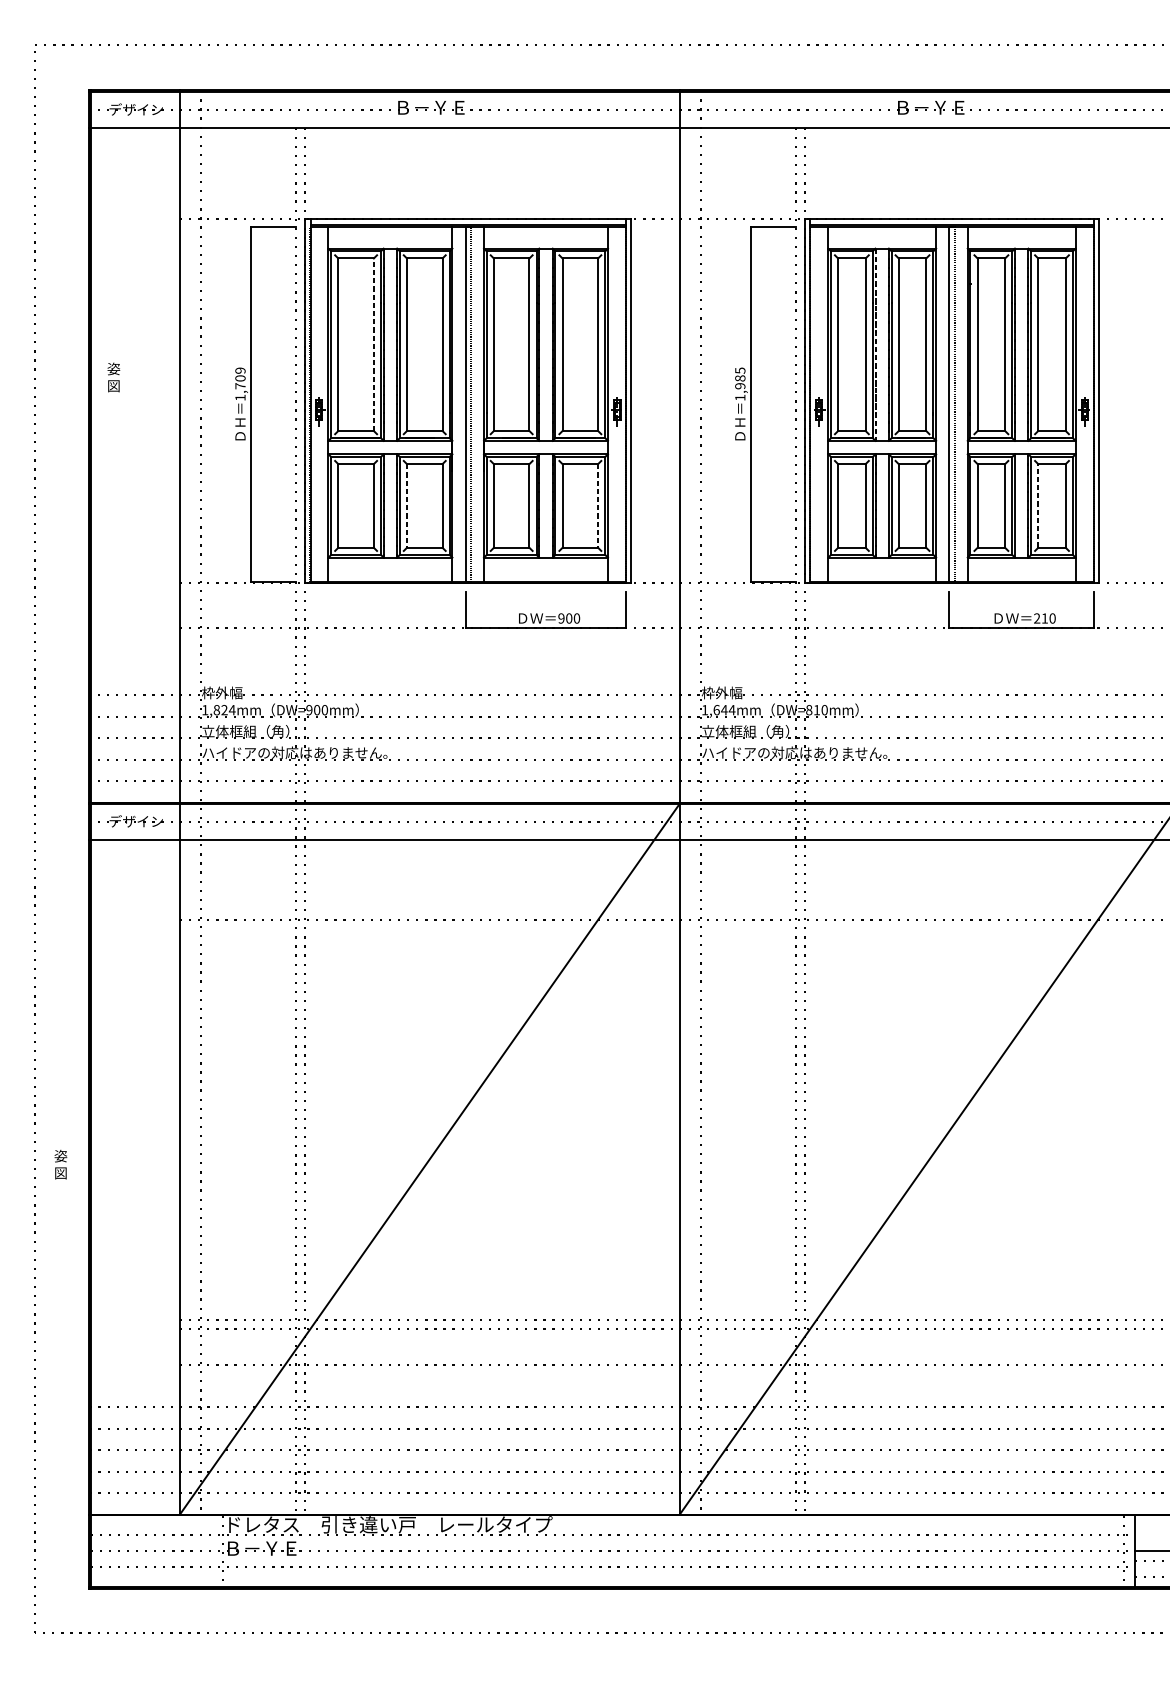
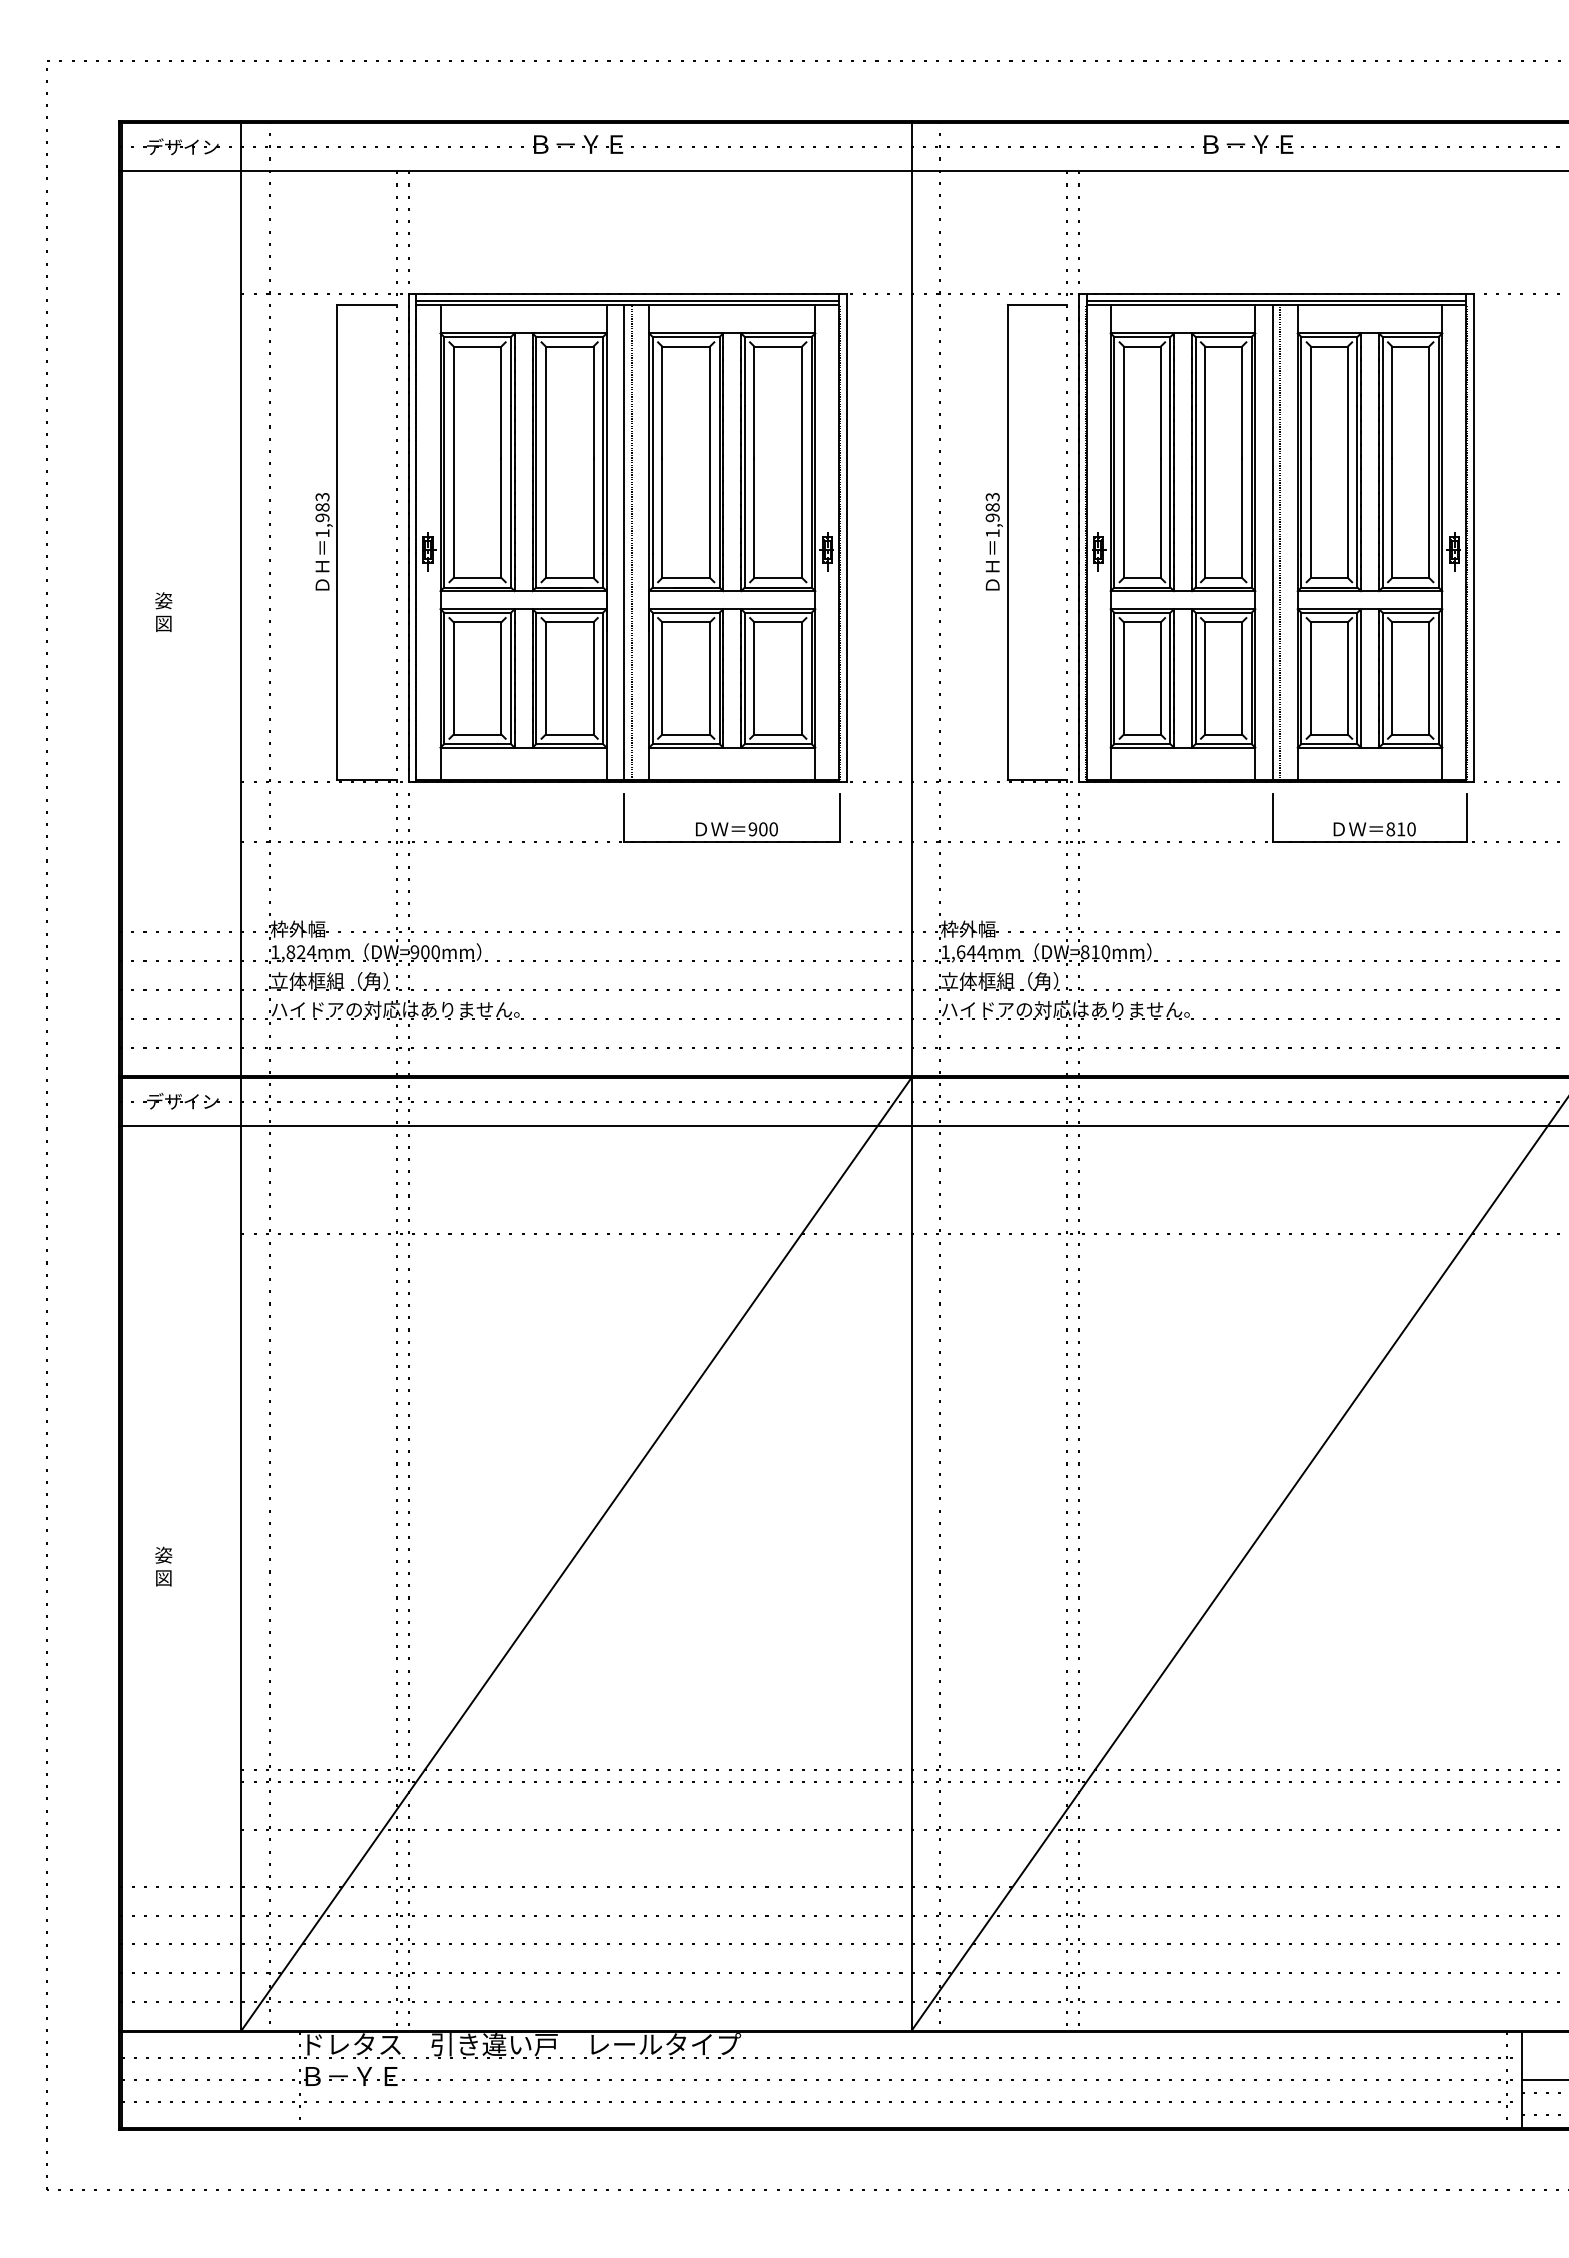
line: (373, 344) -> (501, 462), dashed -> solid
line: (875, 344) -> (1174, 462), dashed -> solid
text: (739, 370) -> (991, 496), 1,985 -> 1,983
text: (113, 376) -> (163, 611), moved
text: (240, 378) -> (322, 507), 1,709 -> 1,983
line: (406, 506) -> (545, 678), dashed -> solid
line: (598, 506) -> (802, 678), dashed -> solid
line: (1038, 506) -> (1392, 678), dashed -> solid
text: (1036, 618) -> (1390, 829), 210 -> 810
text: (60, 1164) -> (163, 1566), moved

